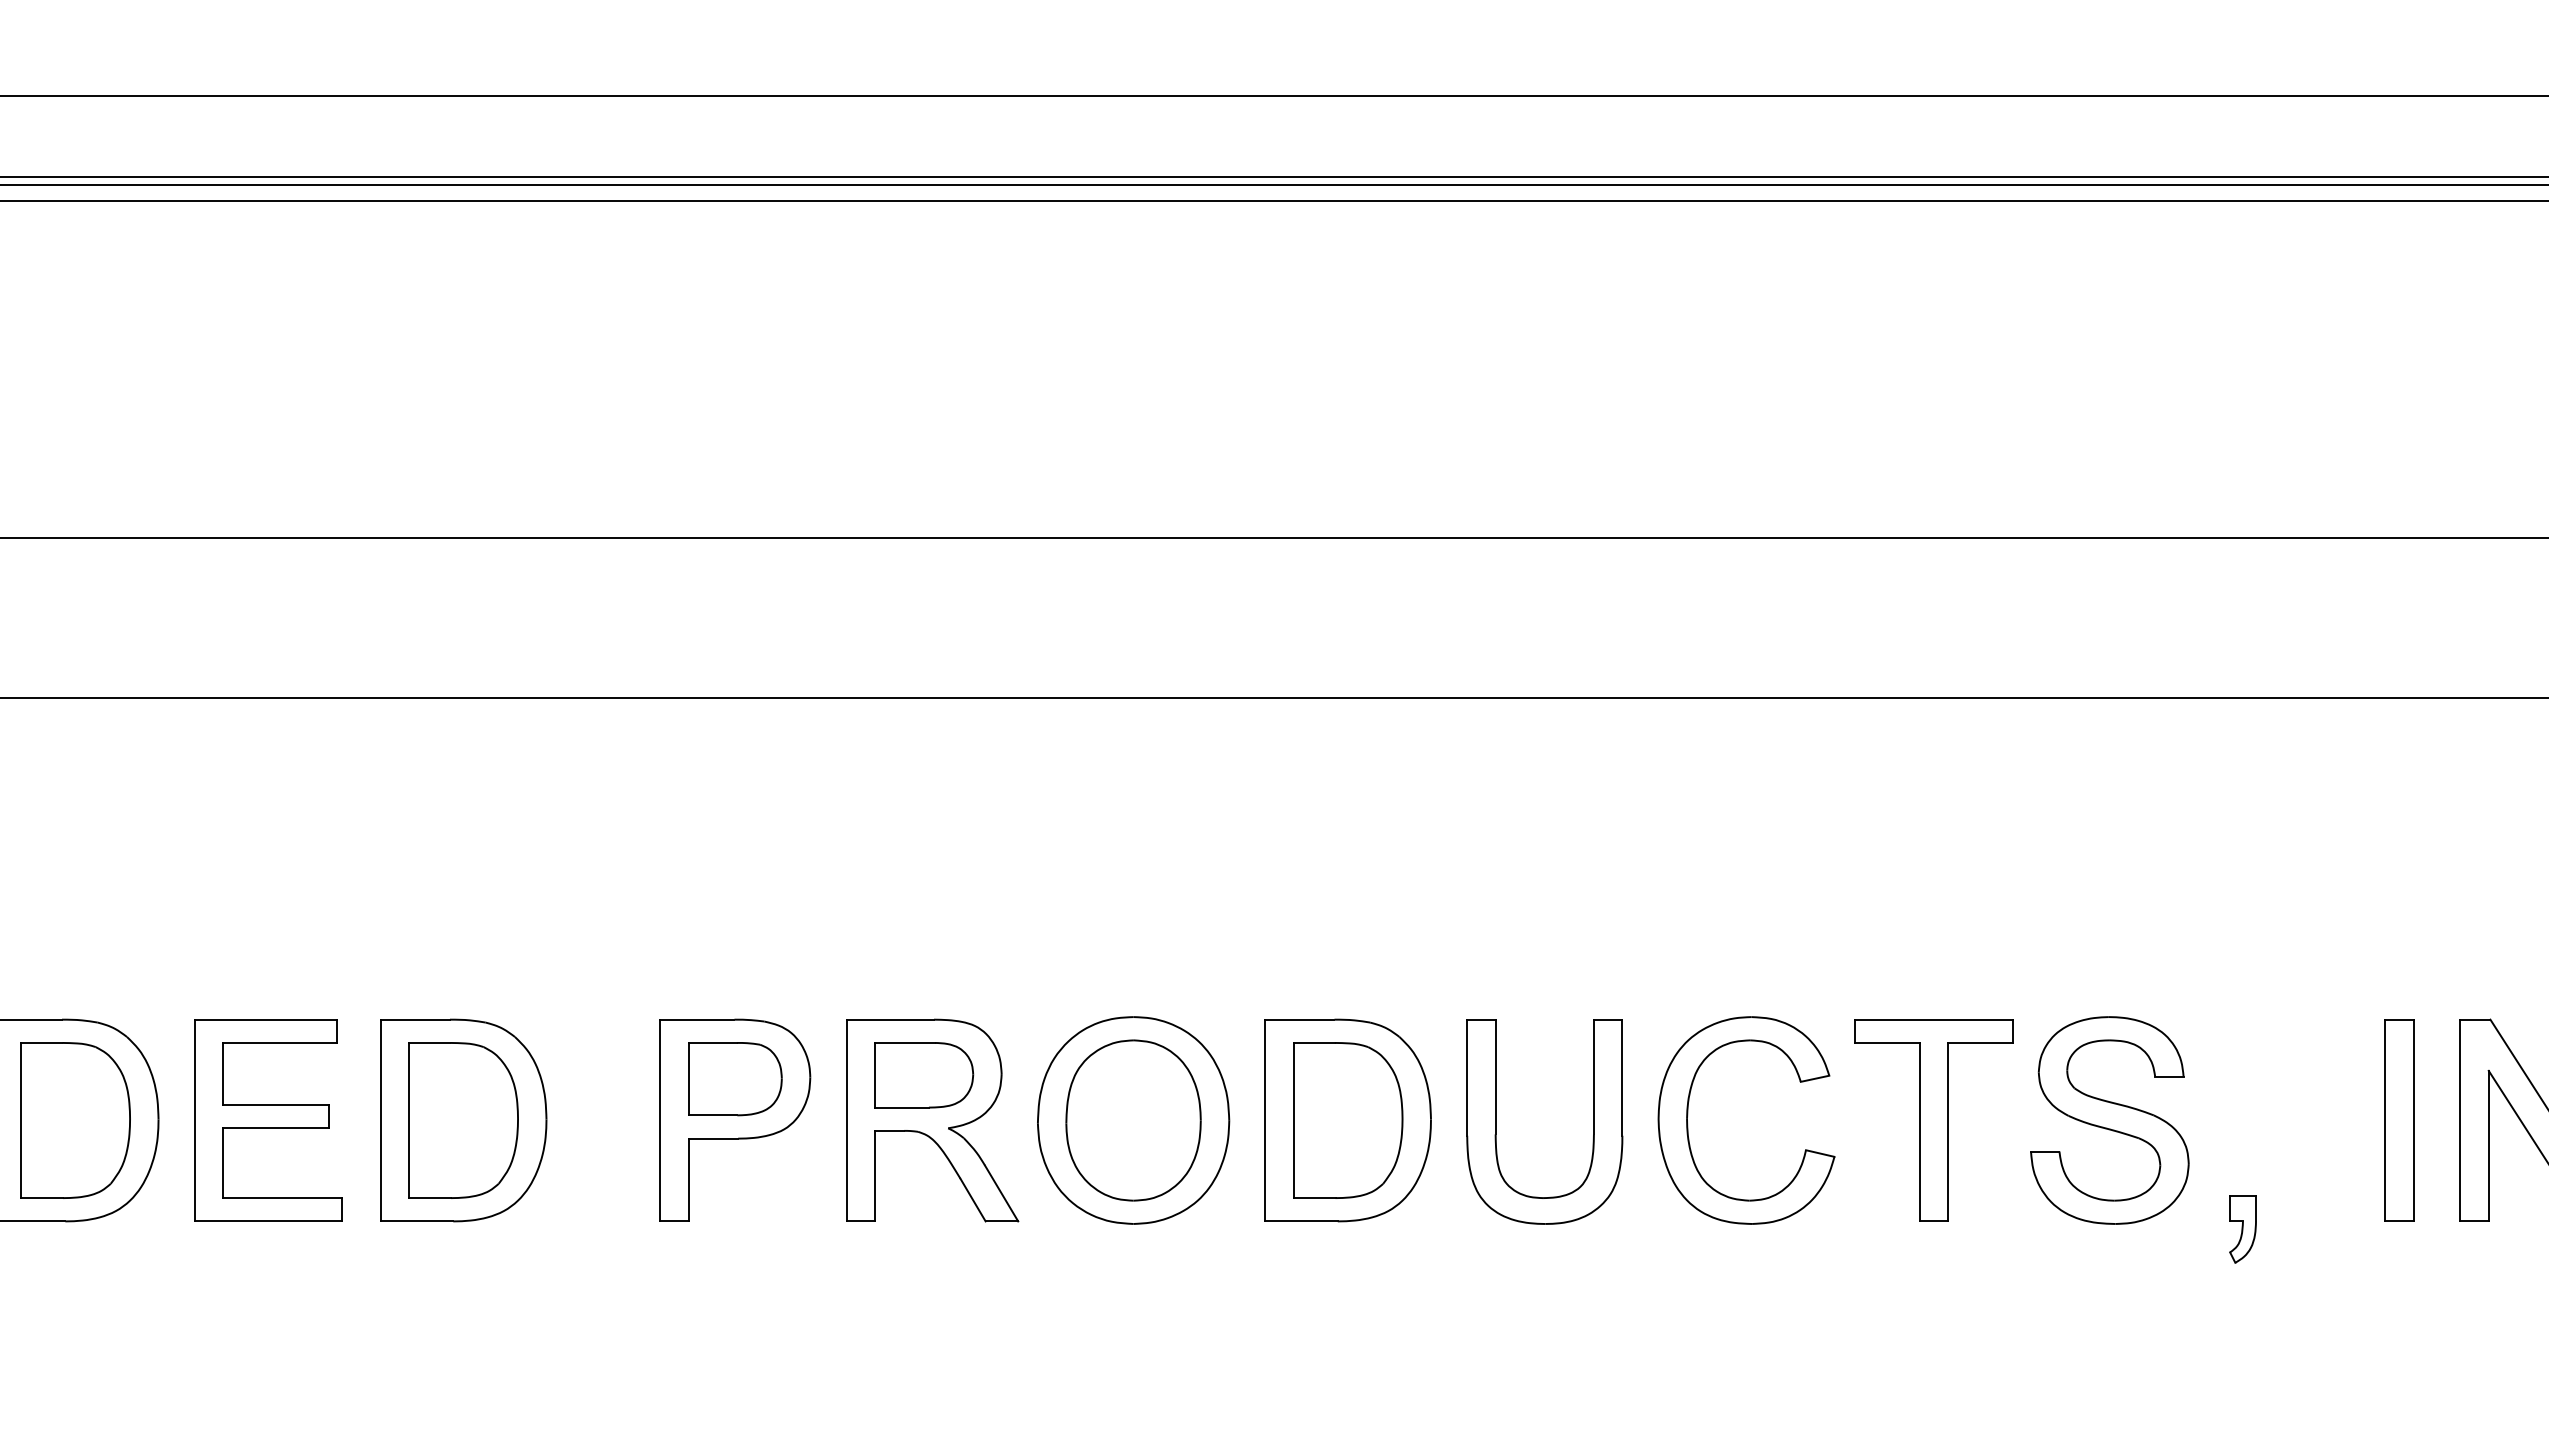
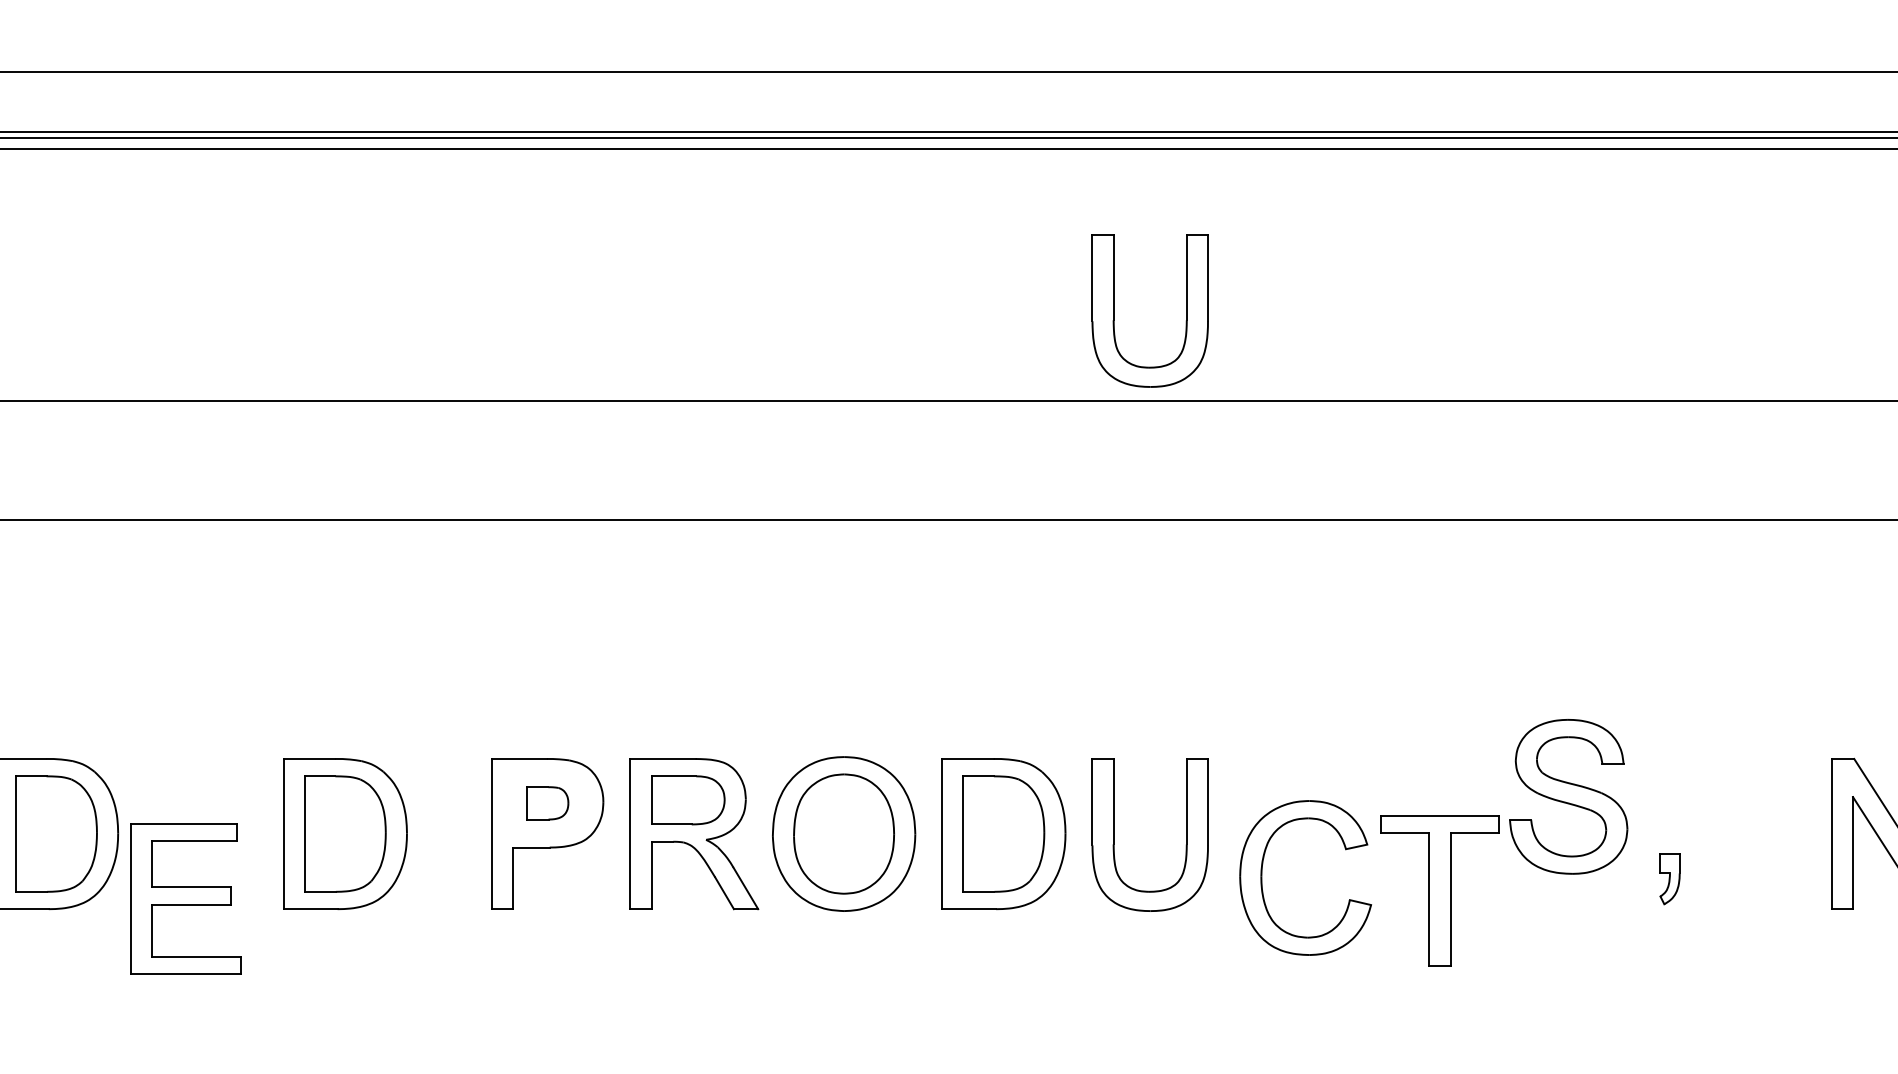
part: (1496, 417) -> (1114, 310), added
part: (735, 1079) -> (547, 803), size x0.6
part: (268, 1120) -> (185, 898), moved
part: (1933, 1120) -> (1439, 890), moved
part: (2109, 1120) -> (1568, 796), moved
part: (2399, 1120) -> (1786, 834), removed
part: (1688, 1124) -> (1262, 880), moved
part: (2242, 1229) -> (1669, 879), moved

